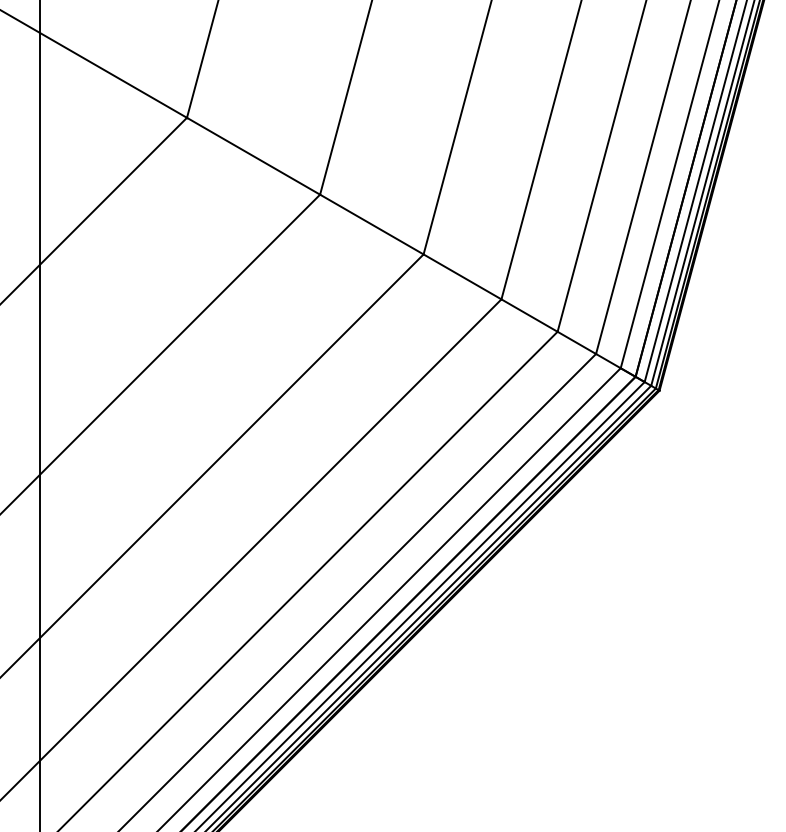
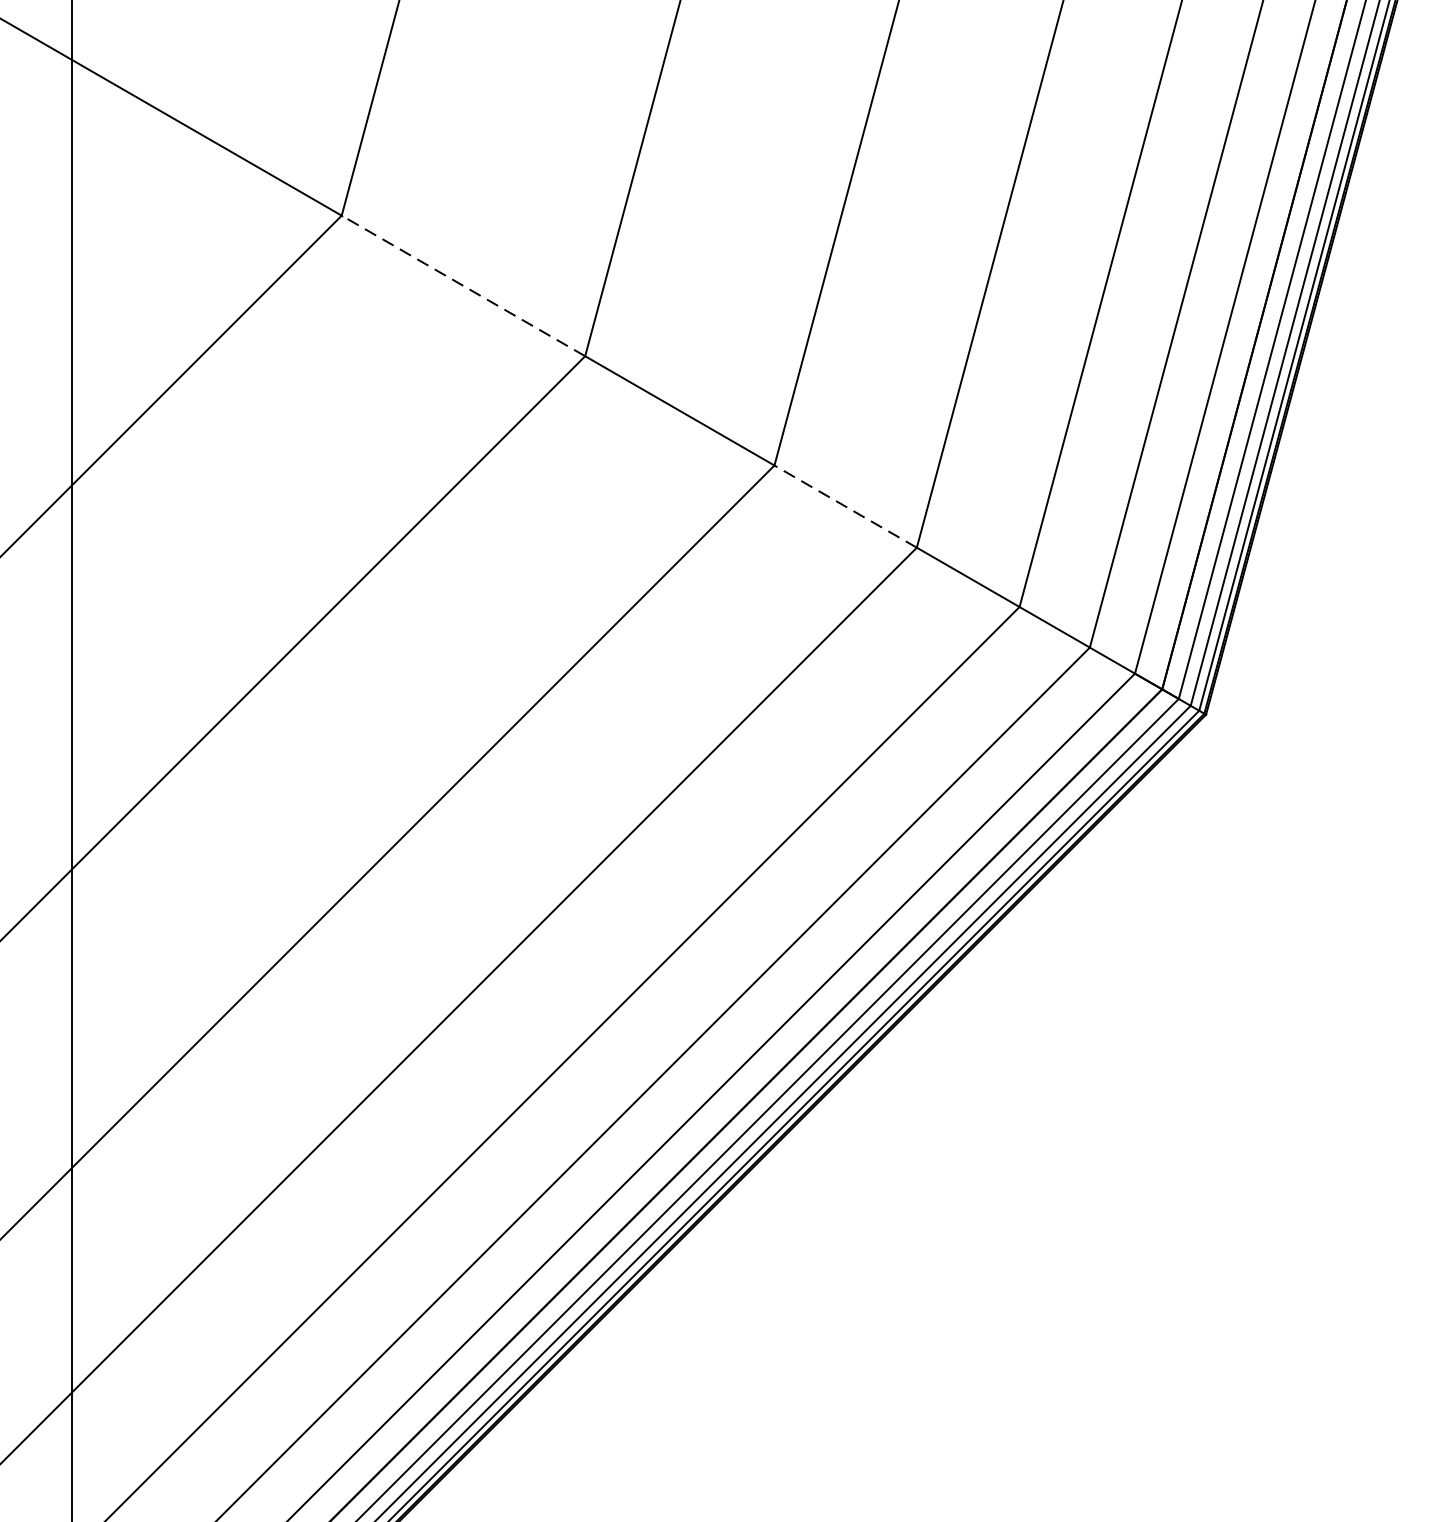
line: (253, 156) -> (463, 286), solid -> dashed
line: (462, 276) -> (845, 505), solid -> dashed

